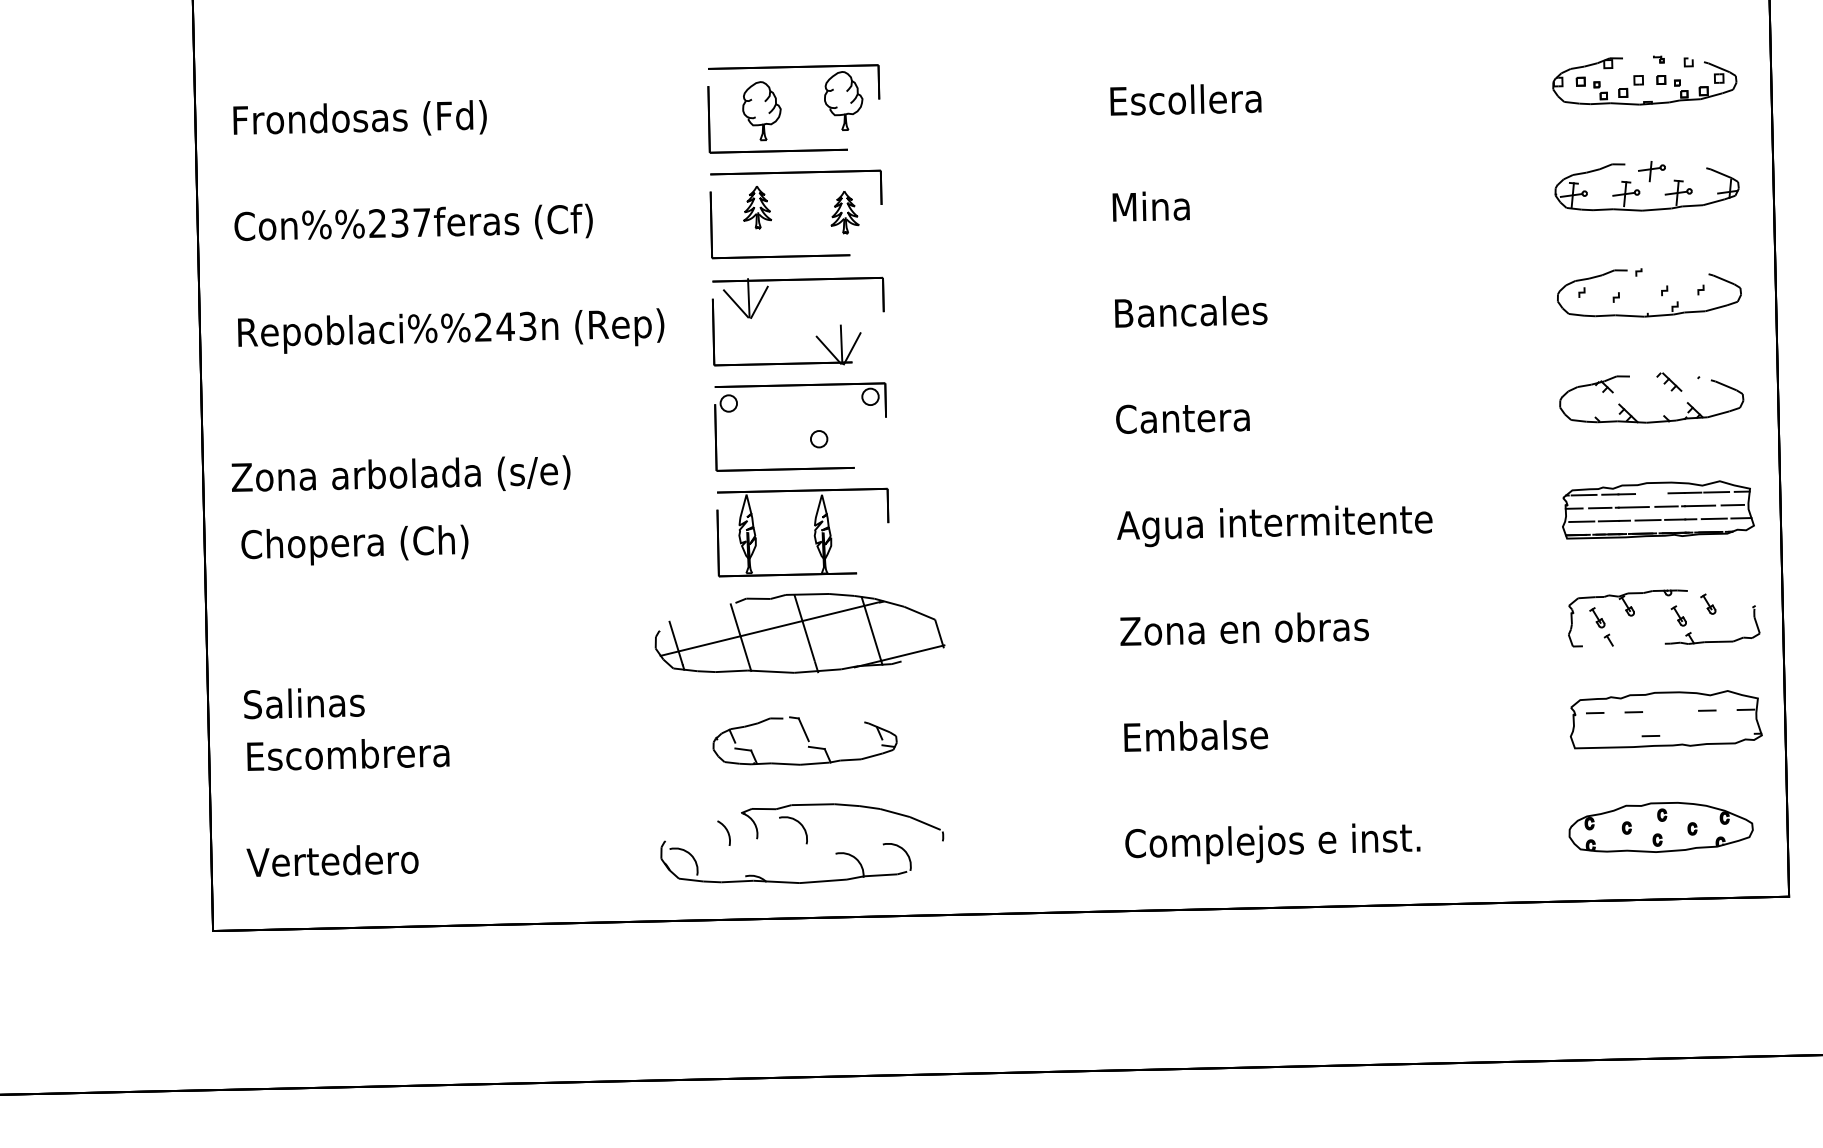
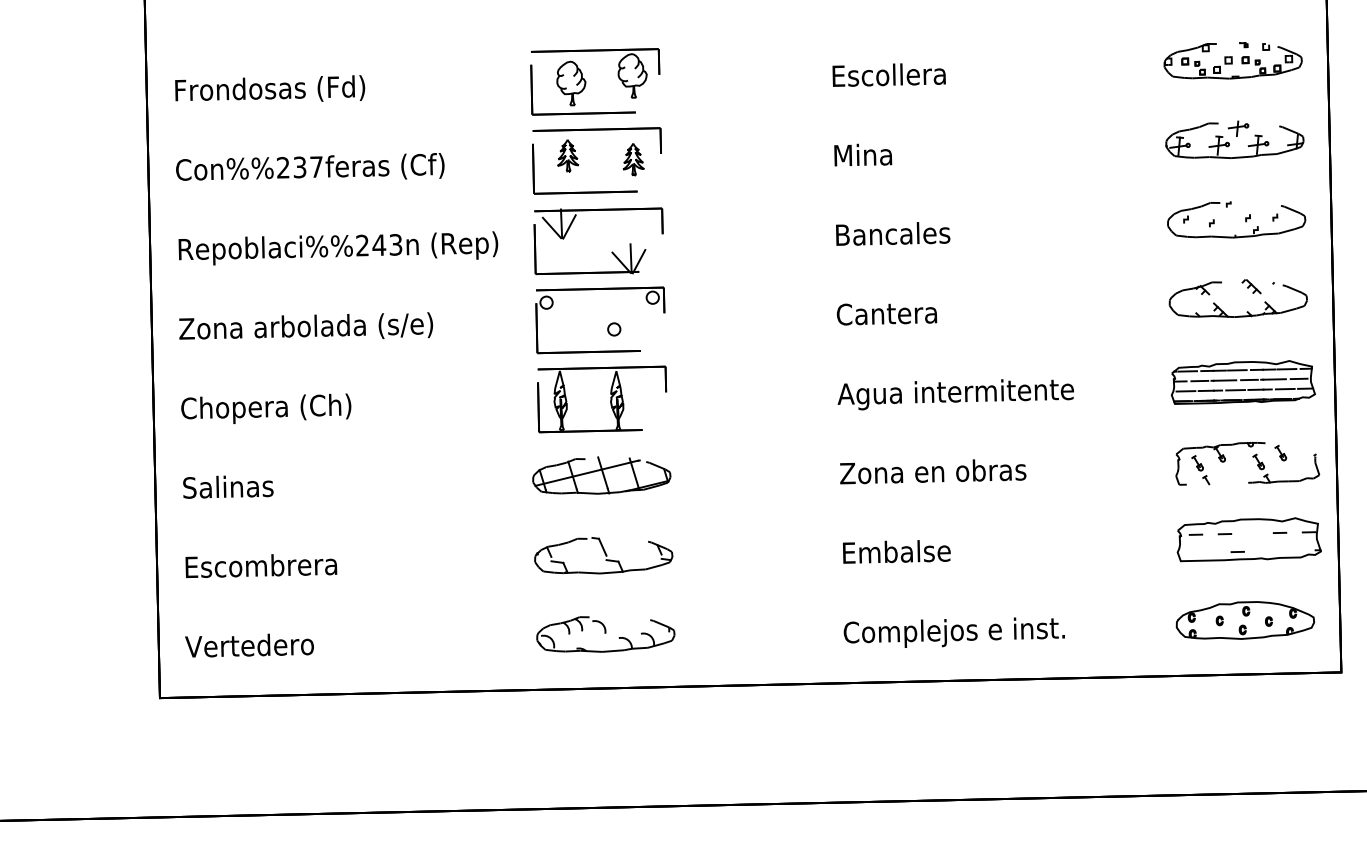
text: (400, 473) -> (305, 325), moved
line: (1649, 493) -> (1236, 370), added
part: (802, 634) -> (601, 475), size x0.62
text: (304, 703) -> (228, 487), moved
part: (807, 846) -> (605, 634), size x0.62

